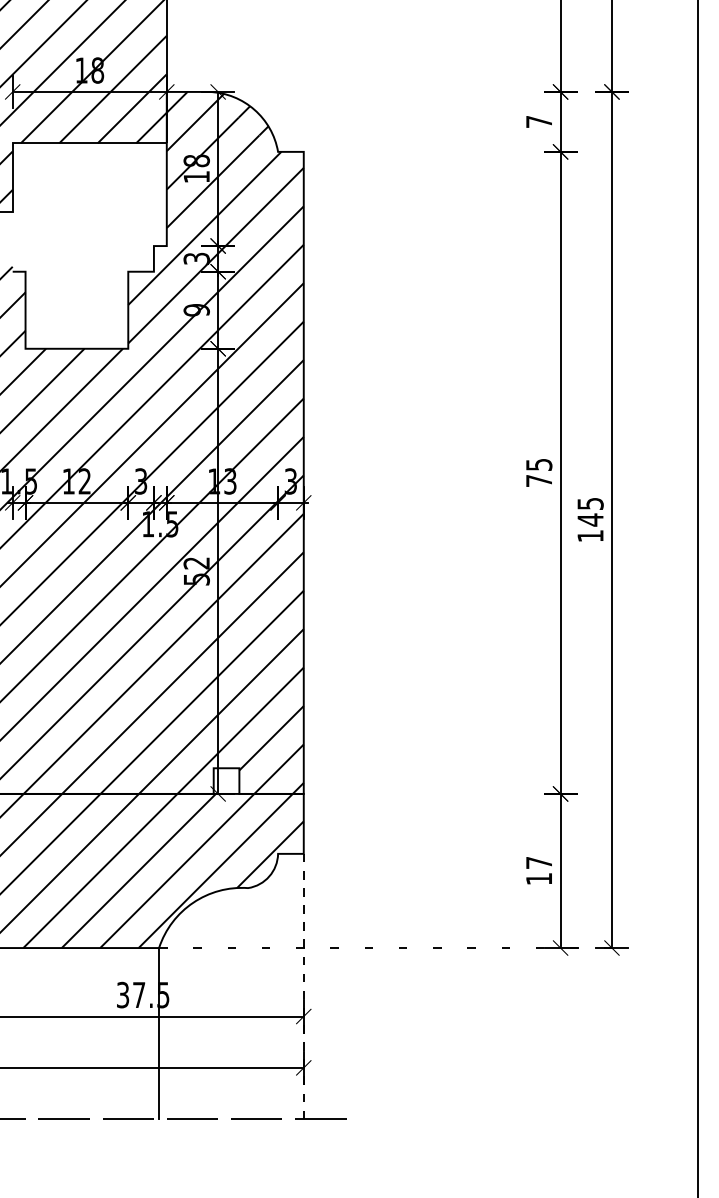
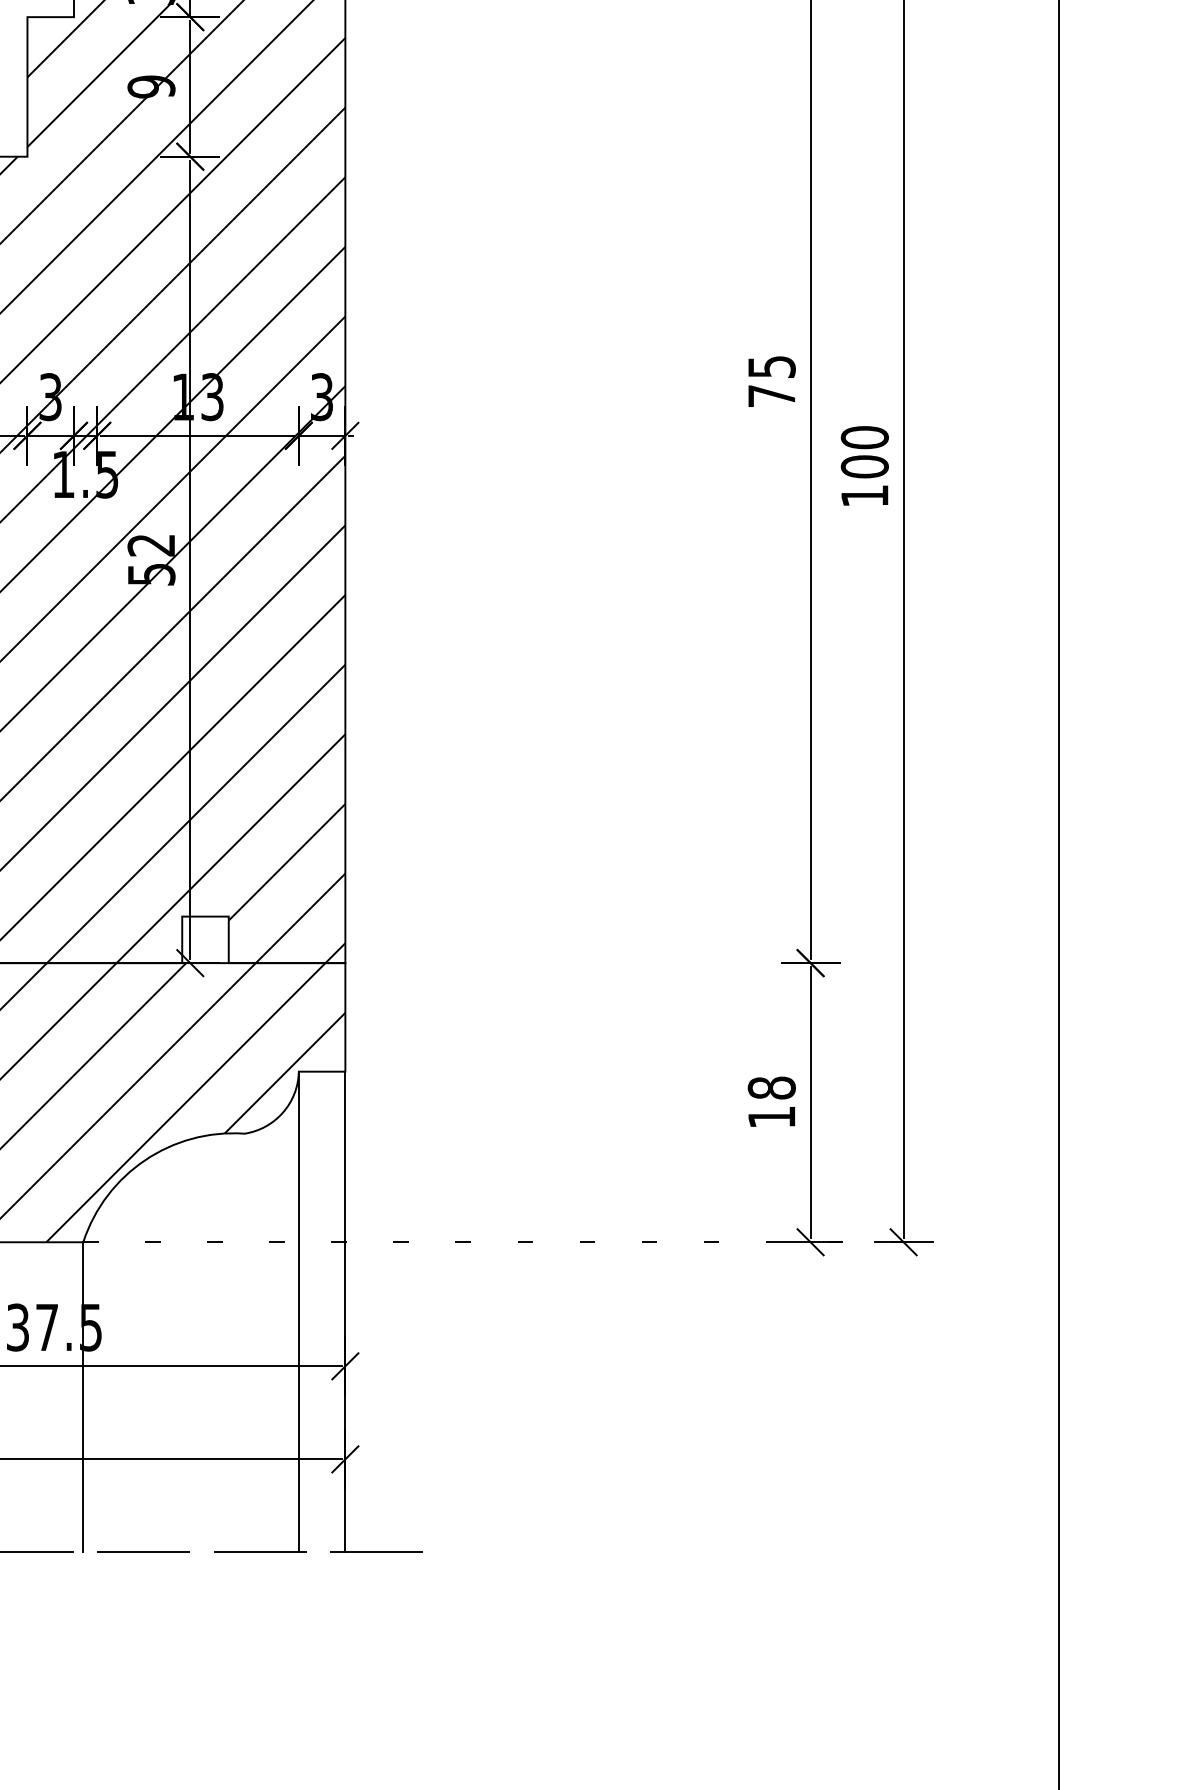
text: (590, 511) -> (864, 451), 145 -> 100
text: (539, 862) -> (772, 1087), 17 -> 18
line: (278, 986) -> (299, 1311), added
line: (303, 986) -> (344, 1311), dashed -> solid

